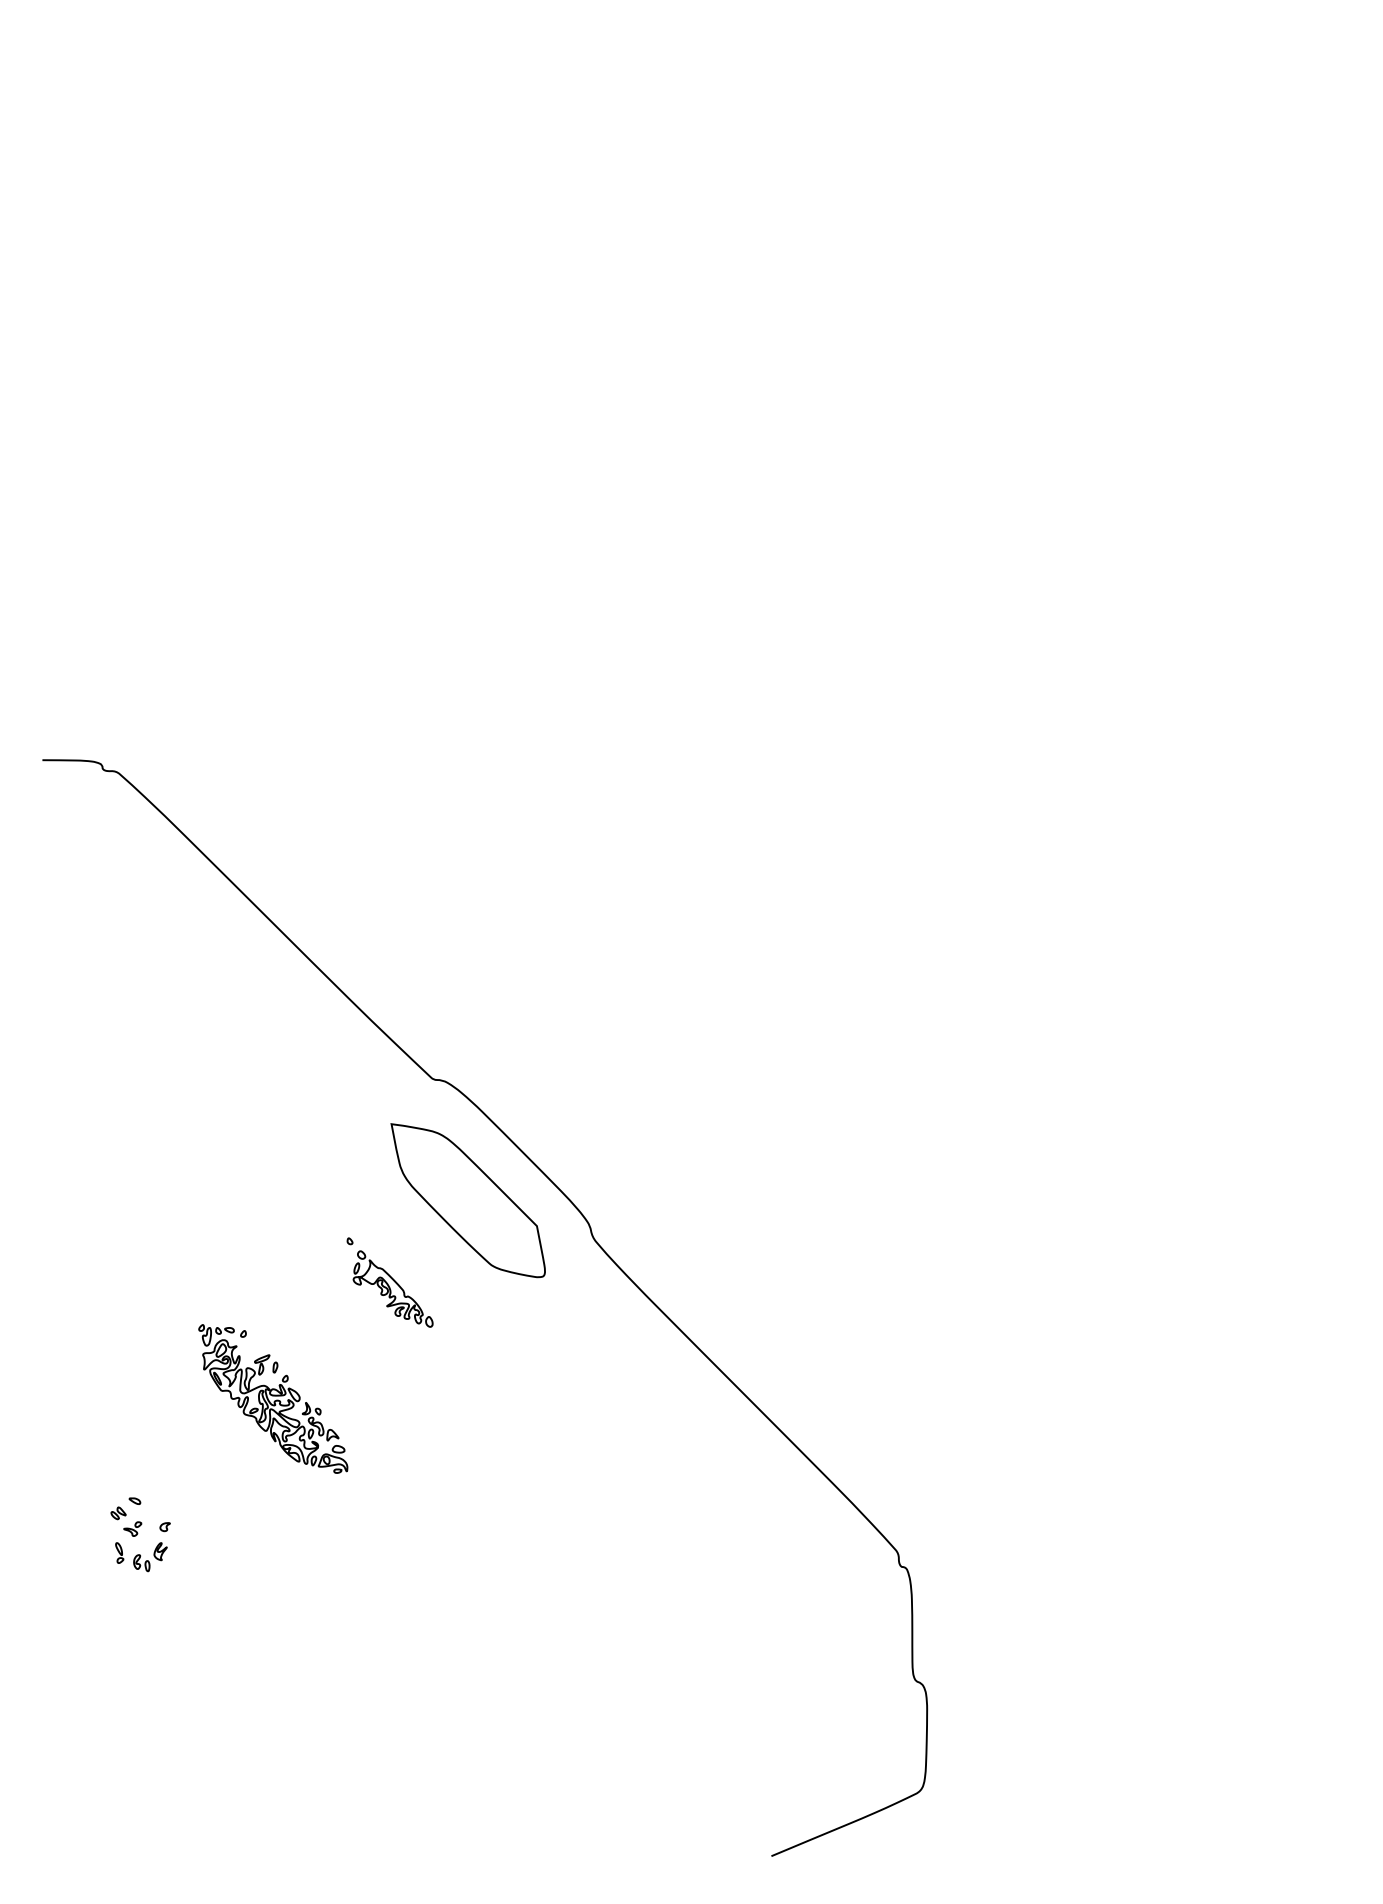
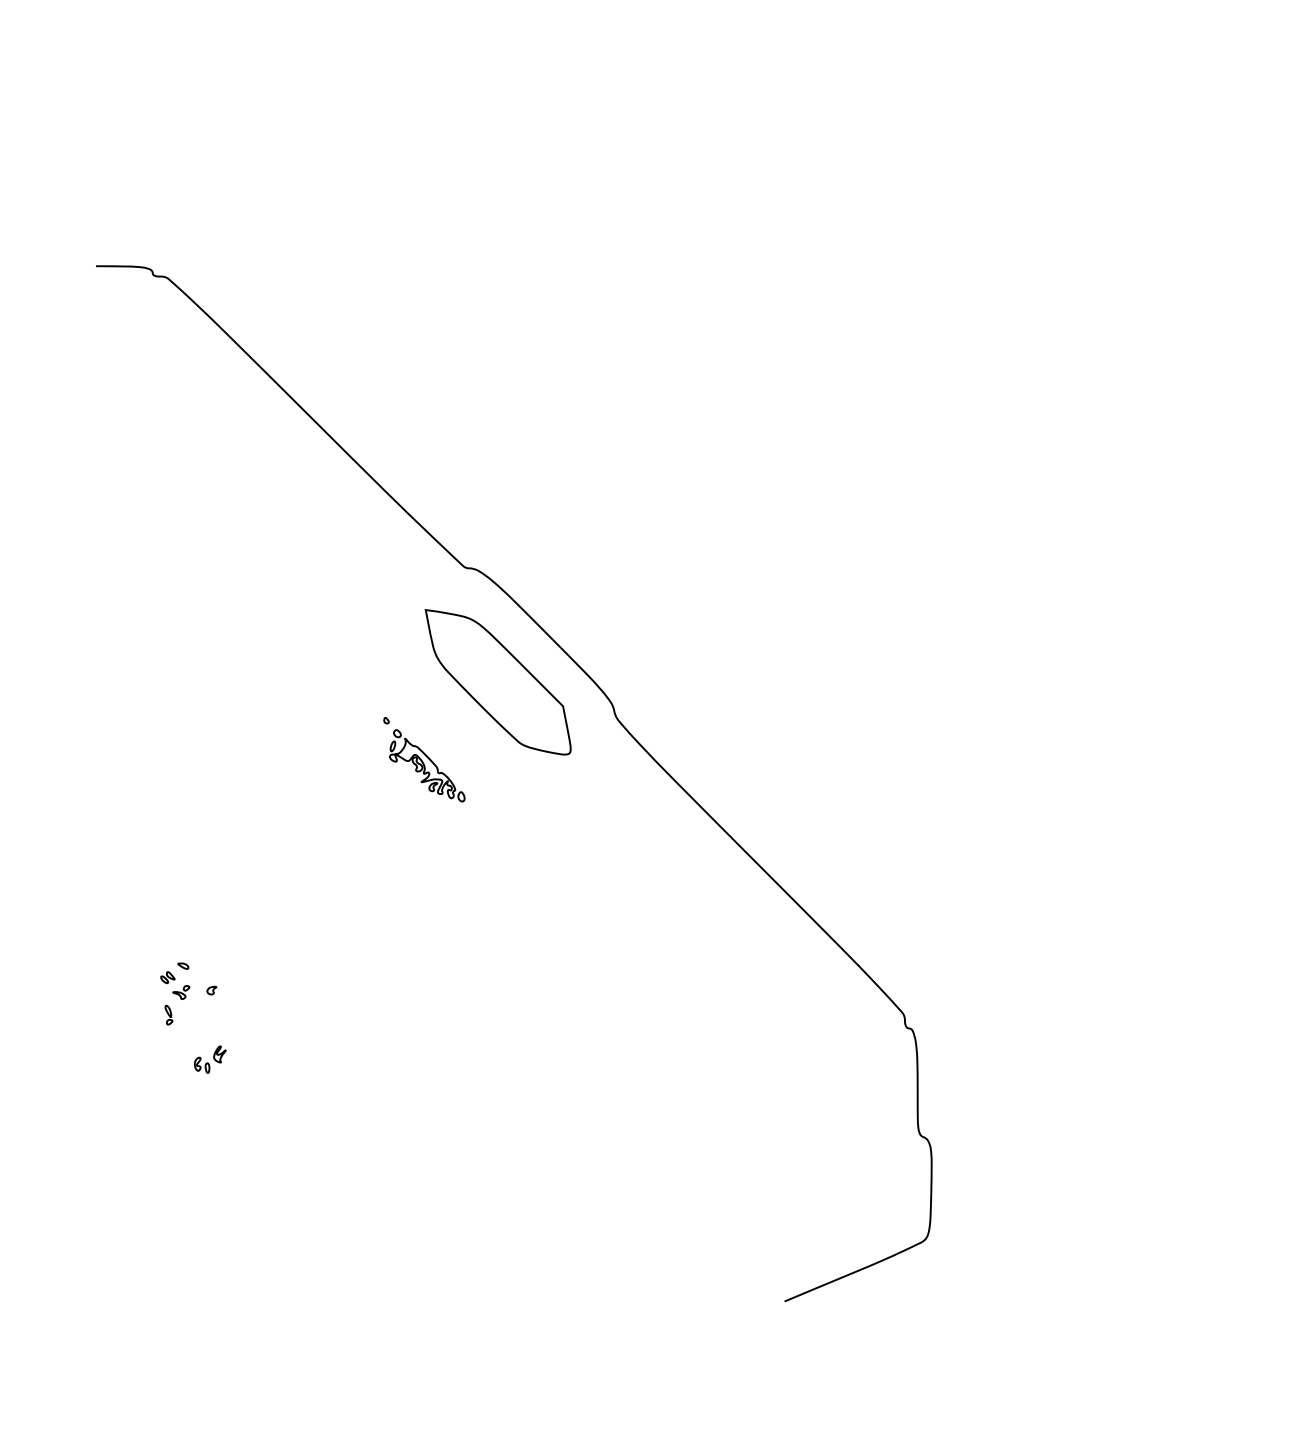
part: (273, 1398) -> (314, 869), removed
part: (150, 1557) -> (210, 1059), moved

